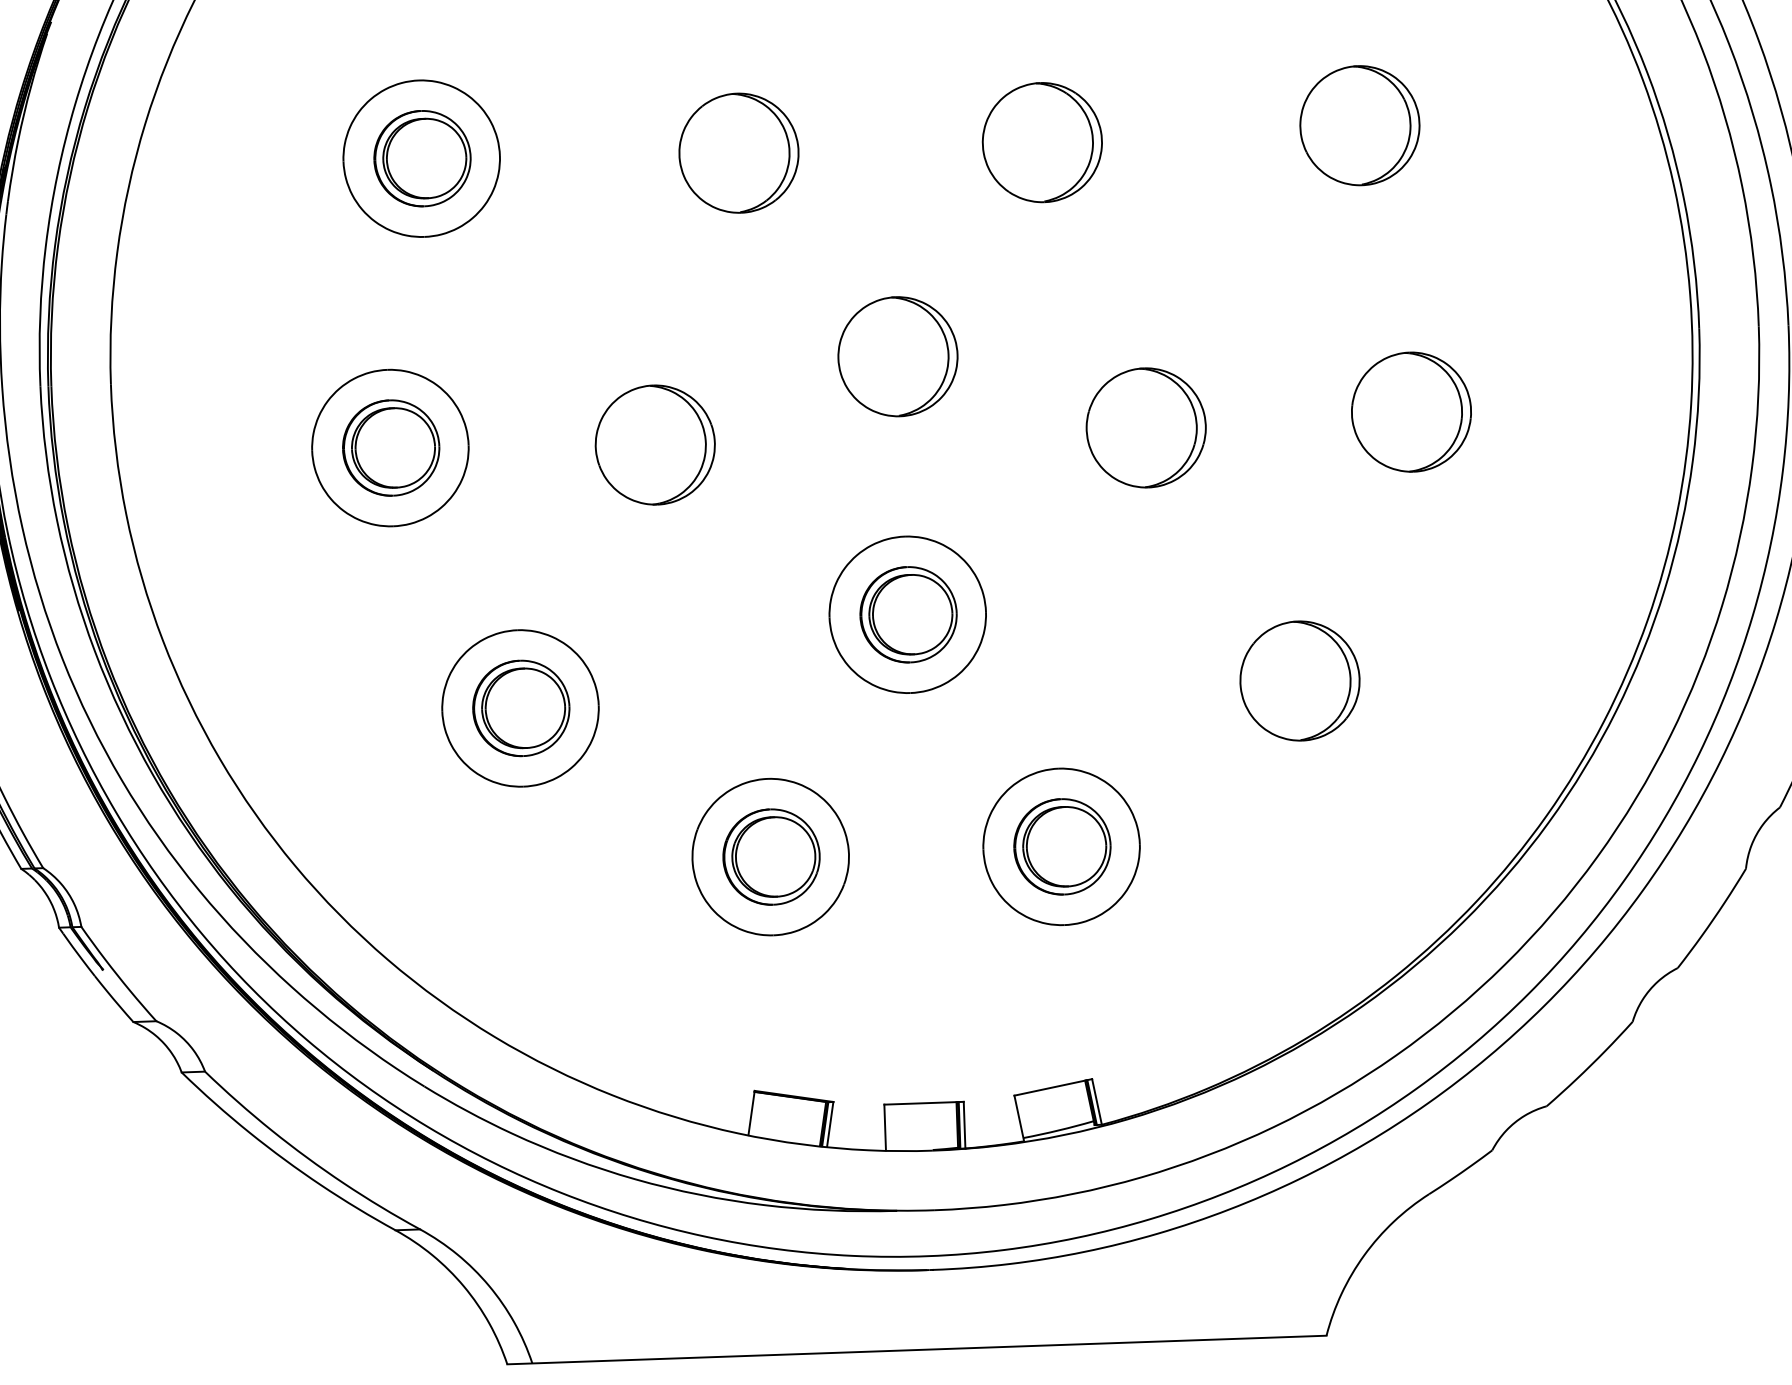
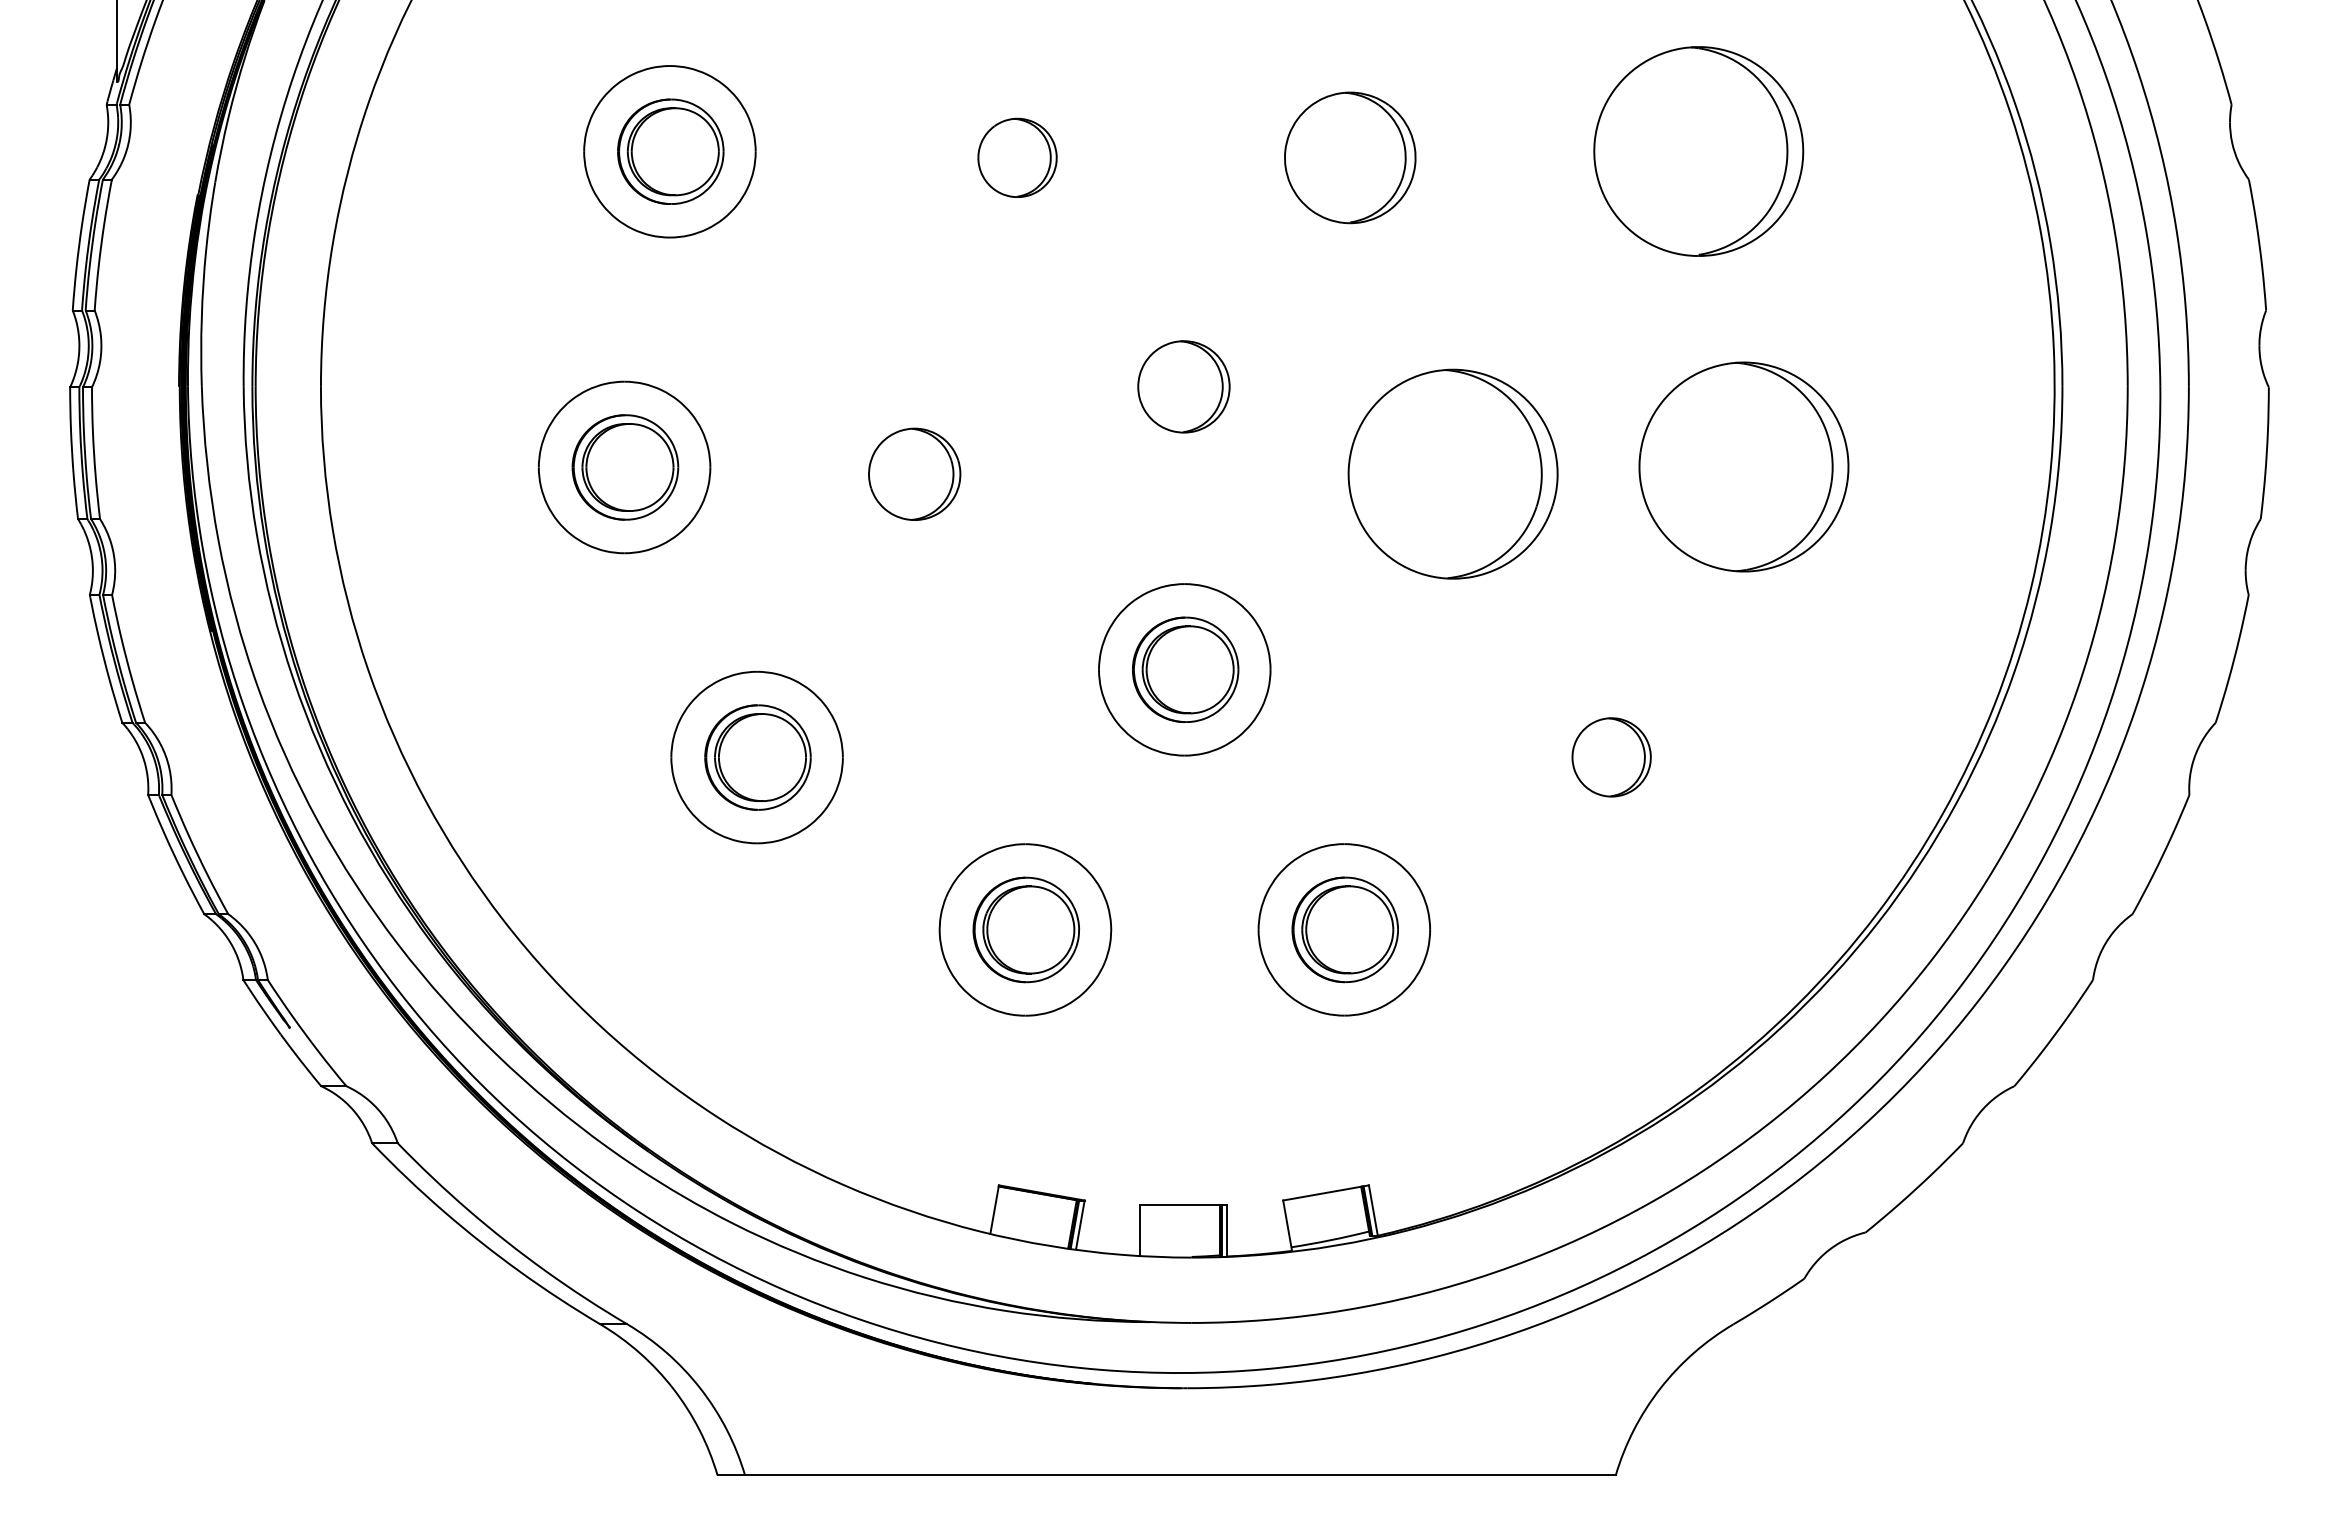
part: (1359, 125) -> (1698, 151), size x1.6
part: (738, 152) -> (1017, 157), size x0.6
part: (897, 356) -> (1183, 386), size x0.7
part: (1411, 412) -> (1744, 467), size x1.6
part: (1145, 428) -> (1452, 474), size x1.6
part: (655, 445) -> (914, 474), size x0.7
part: (1299, 681) -> (1611, 757), size x0.6

